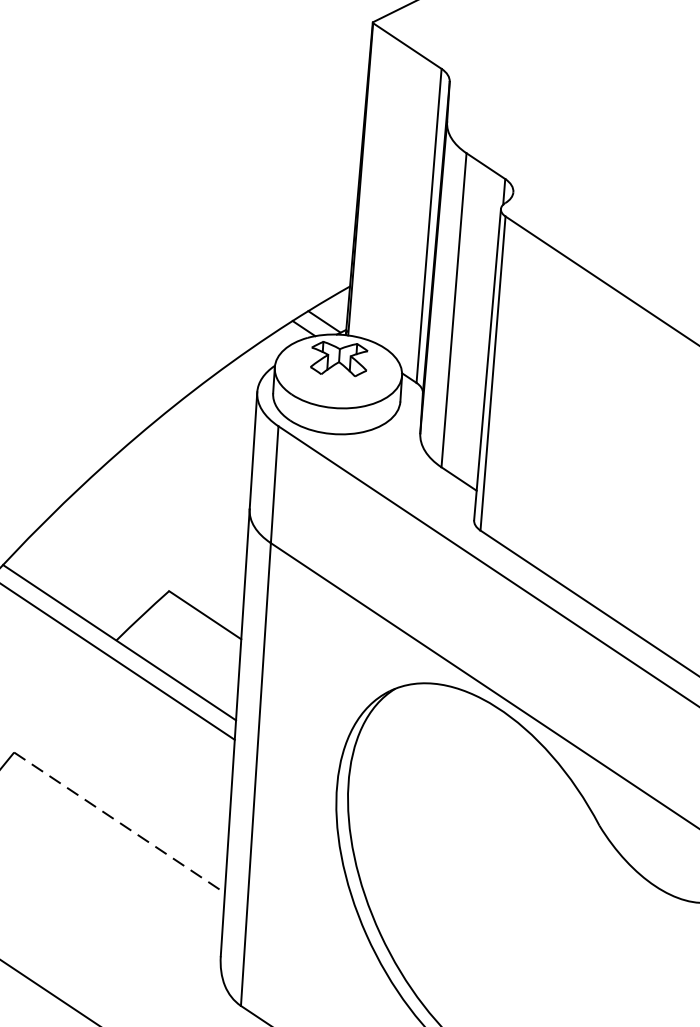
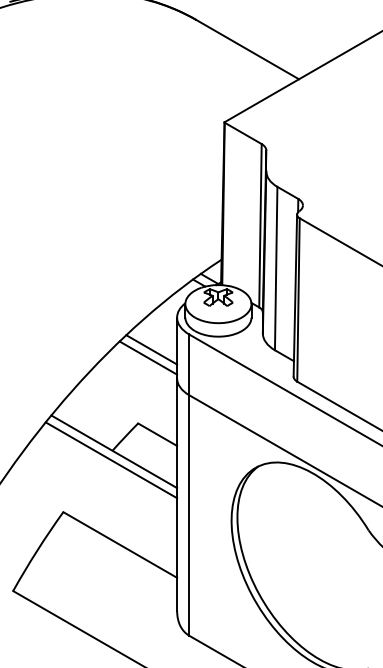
line: (204, 450) -> (151, 349), added
line: (197, 465) -> (148, 357), added
line: (120, 821) -> (120, 544), dashed -> solid

